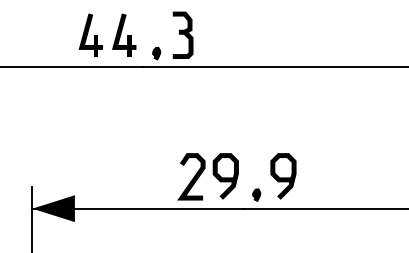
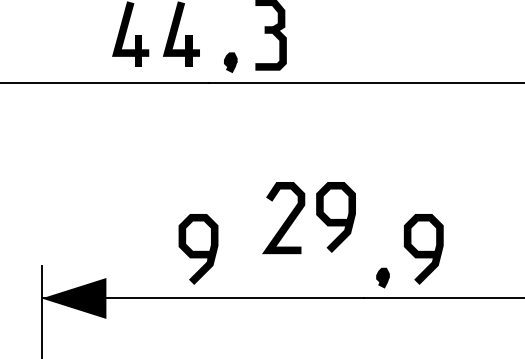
part: (207, 176) -> (308, 217), moved
curve: (135, 177) -> (198, 251), added

